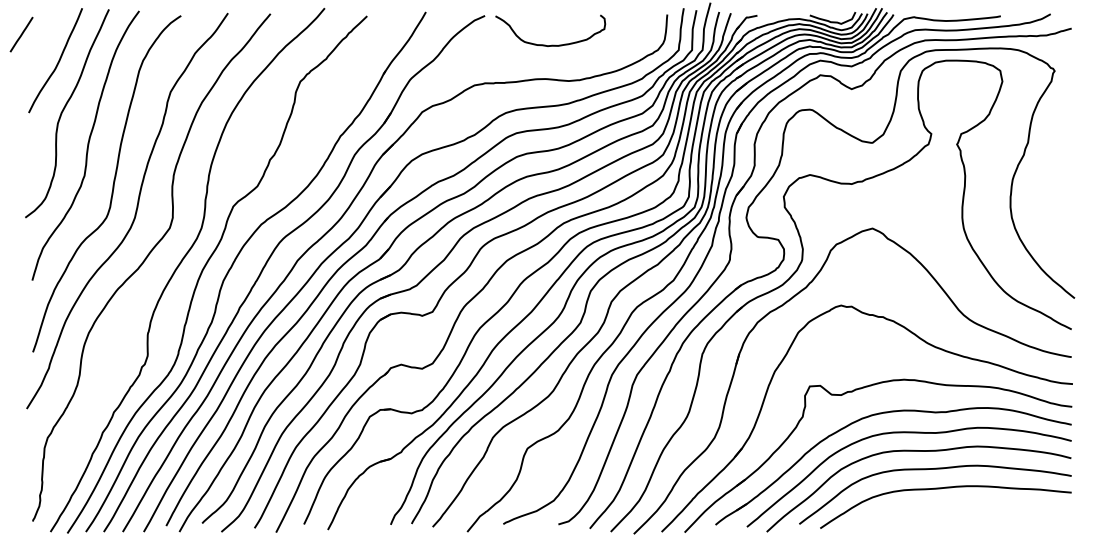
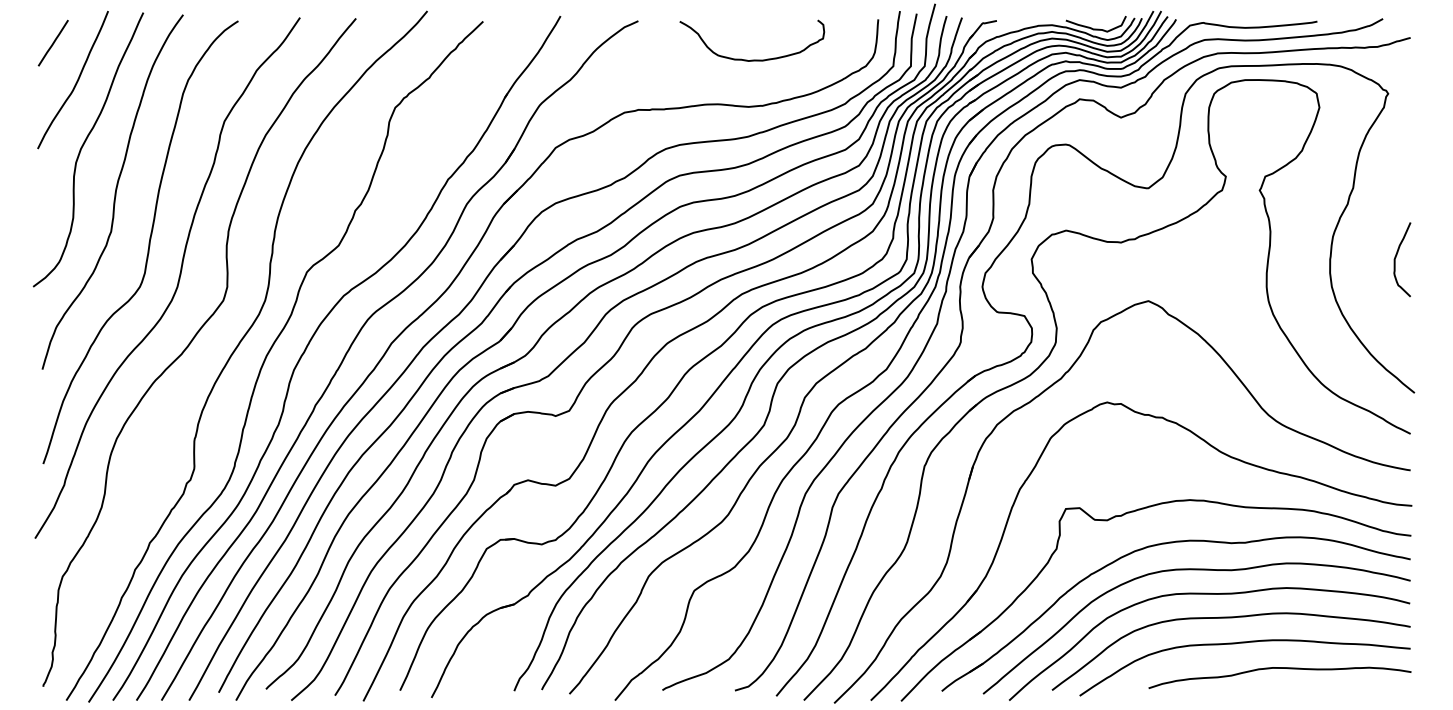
line: (21, 34) -> (53, 43), moved
curve: (551, 44) -> (753, 58), moved
curve: (1061, 195) -> (1397, 257), added
curve: (972, 508) -> (1280, 669), added

